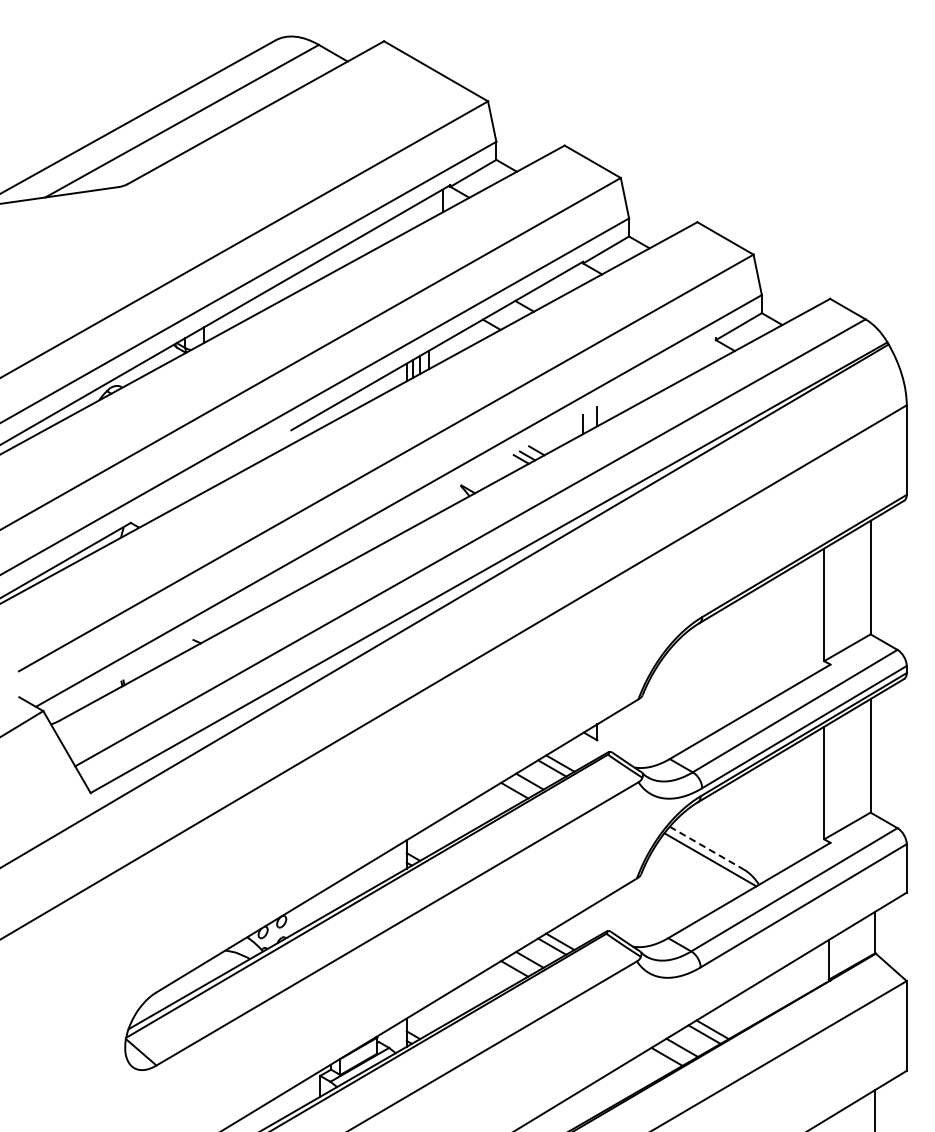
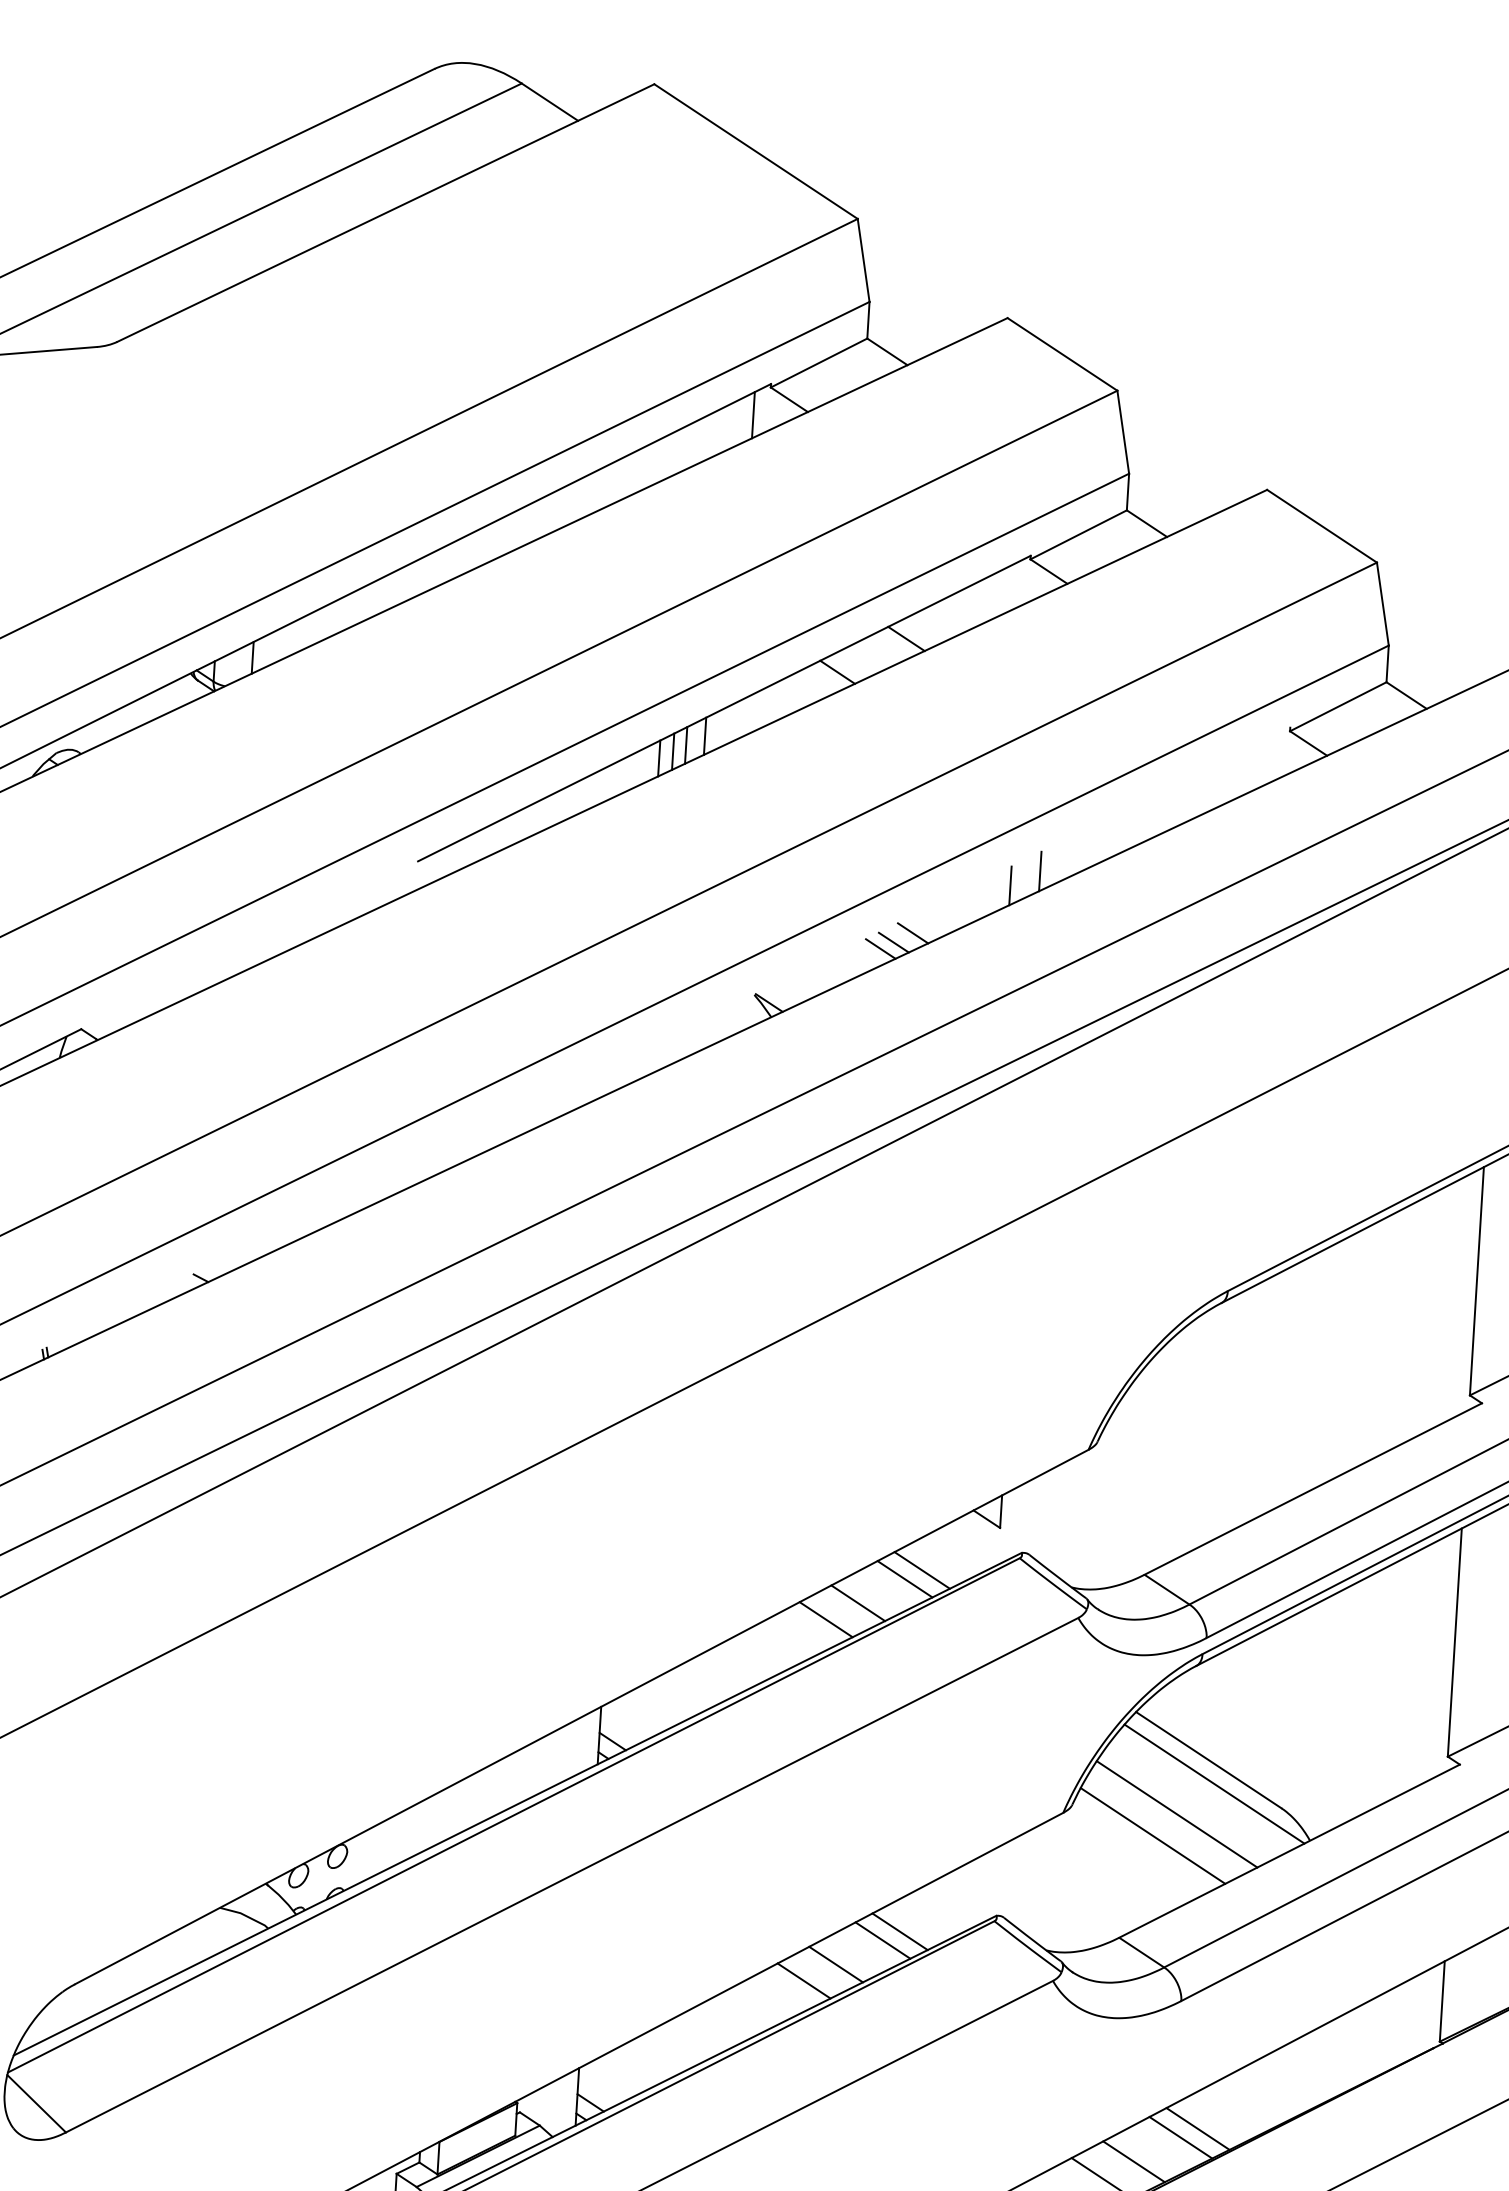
line: (706, 848) -> (1207, 1760), dashed -> solid
line: (692, 875) -> (1176, 1813), added
line: (681, 886) -> (1152, 1834), added

